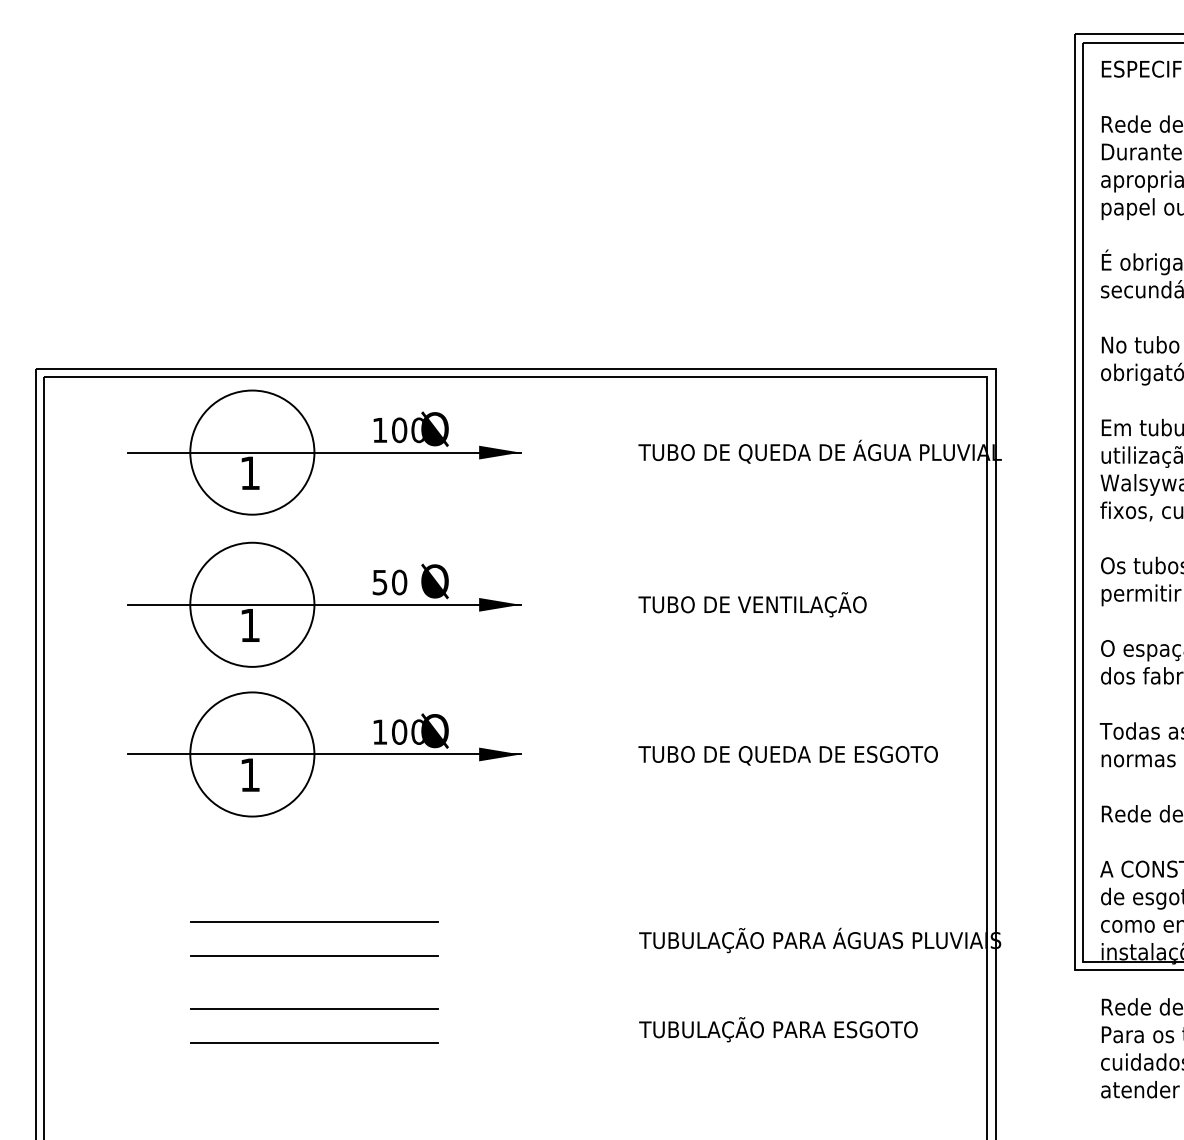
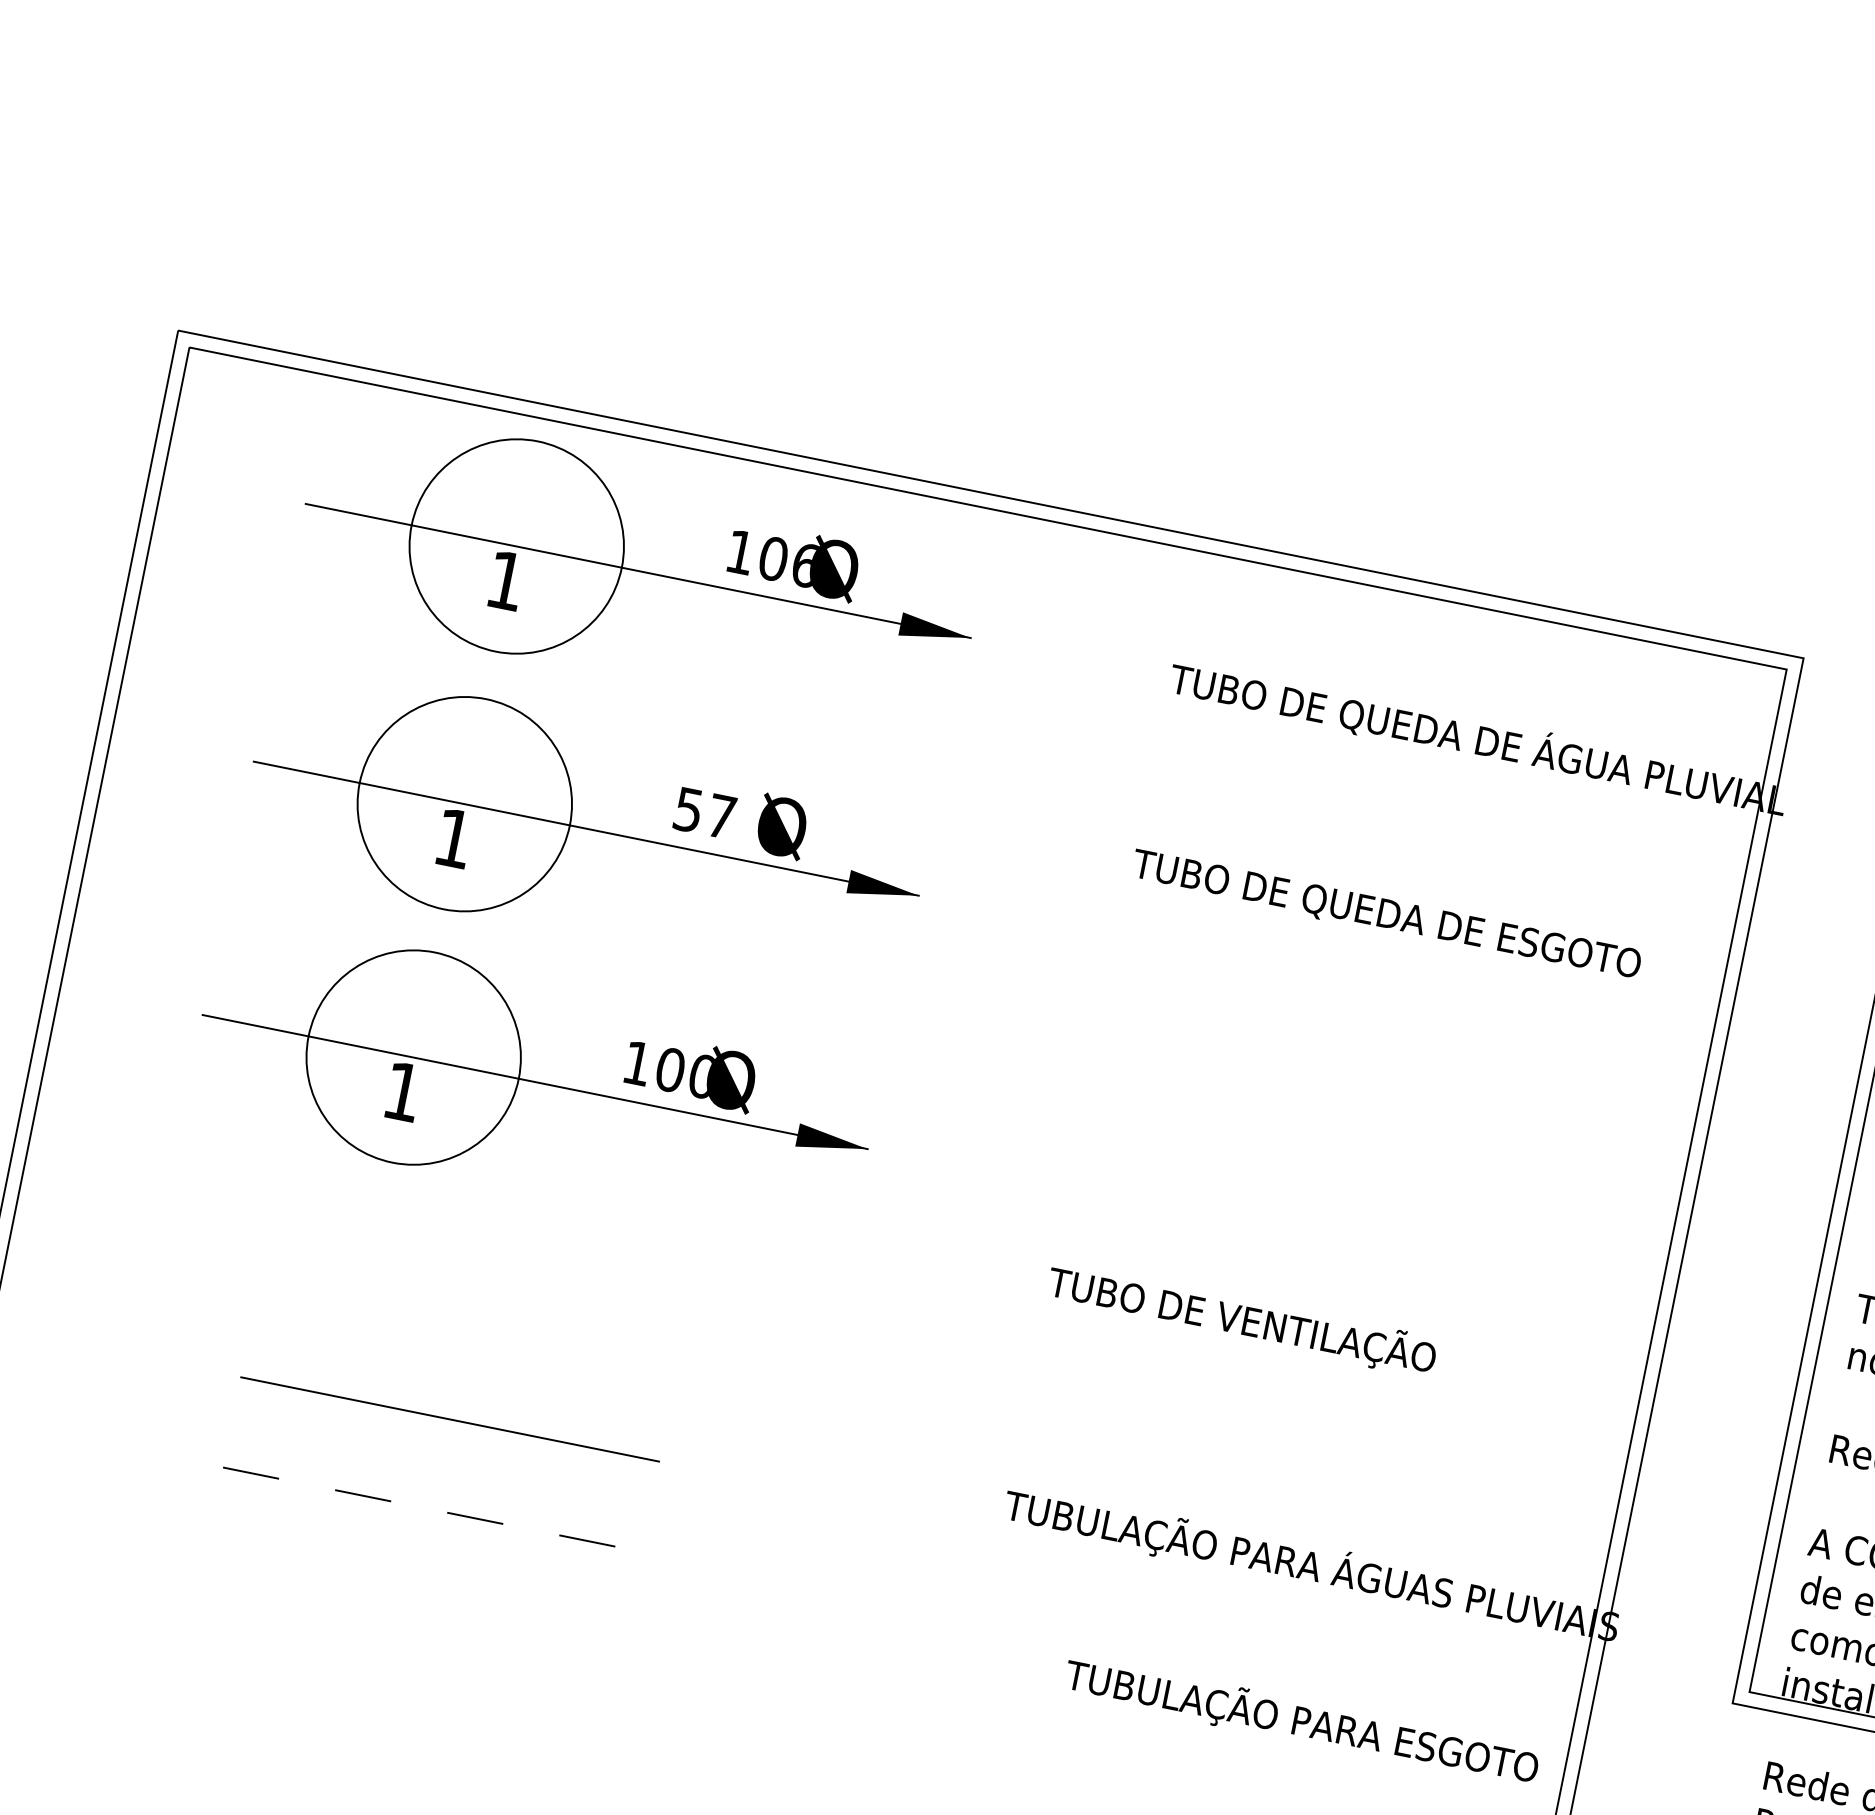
text: (417, 429) -> (804, 563), 100 -> 106
text: (399, 582) -> (721, 816), 50 -> 57
text: (752, 604) -> (1242, 1319), moved
text: (787, 755) -> (1385, 915), moved
line: (314, 922) -> (461, 1363), removed
line: (314, 1008) -> (432, 1508), solid -> dashed
text: (778, 1029) -> (1302, 1721), moved
line: (314, 1042) -> (420, 1566), removed

